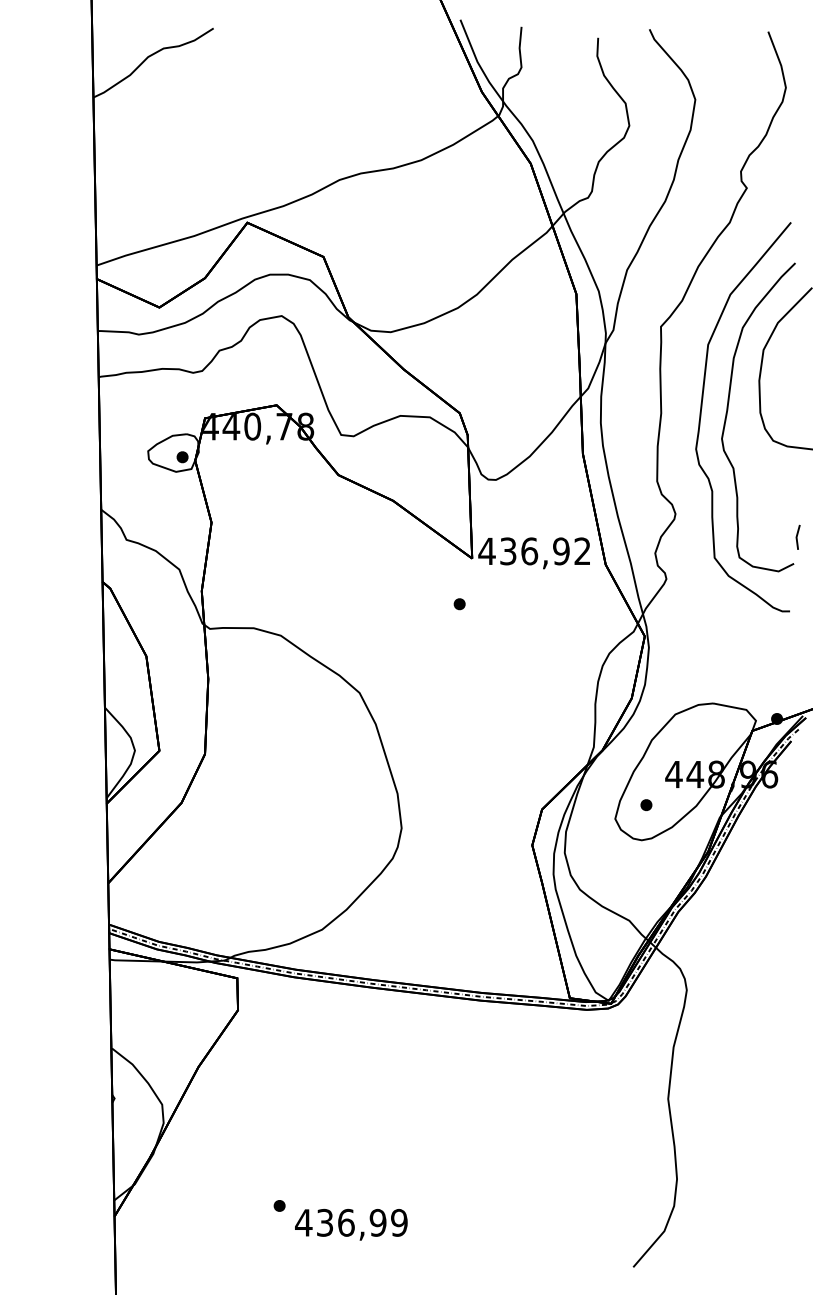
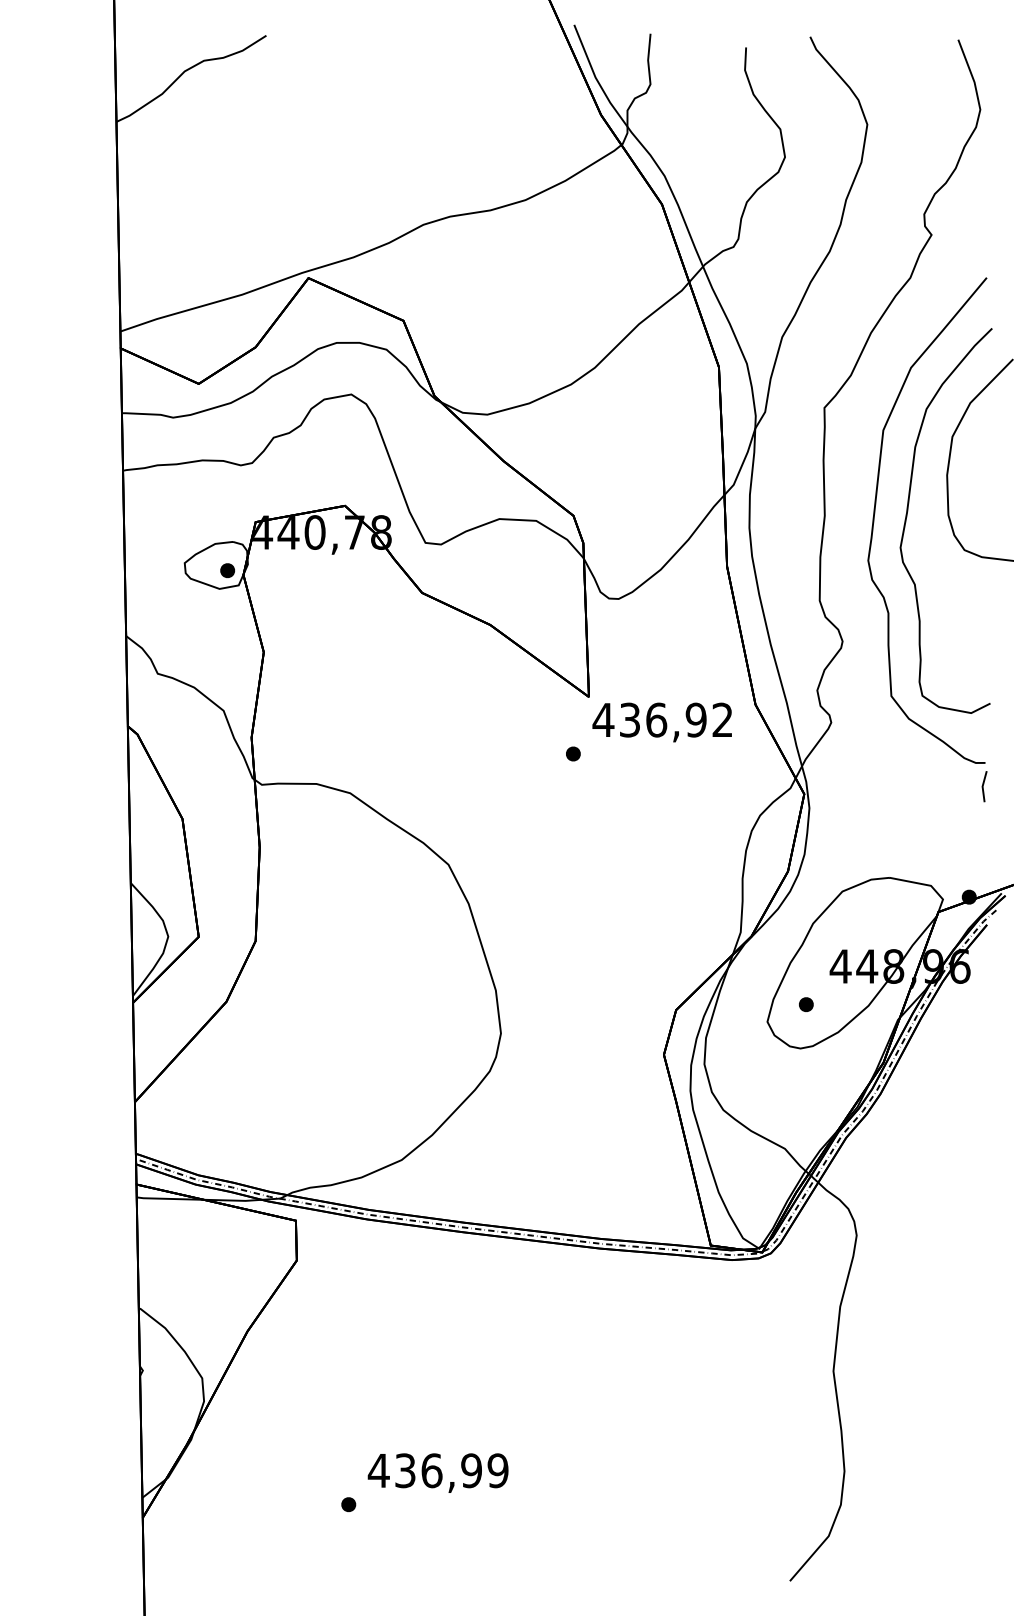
line: (797, 537) -> (983, 786), moved
text: (533, 553) -> (661, 722), moved
text: (350, 1224) -> (437, 1472), moved

